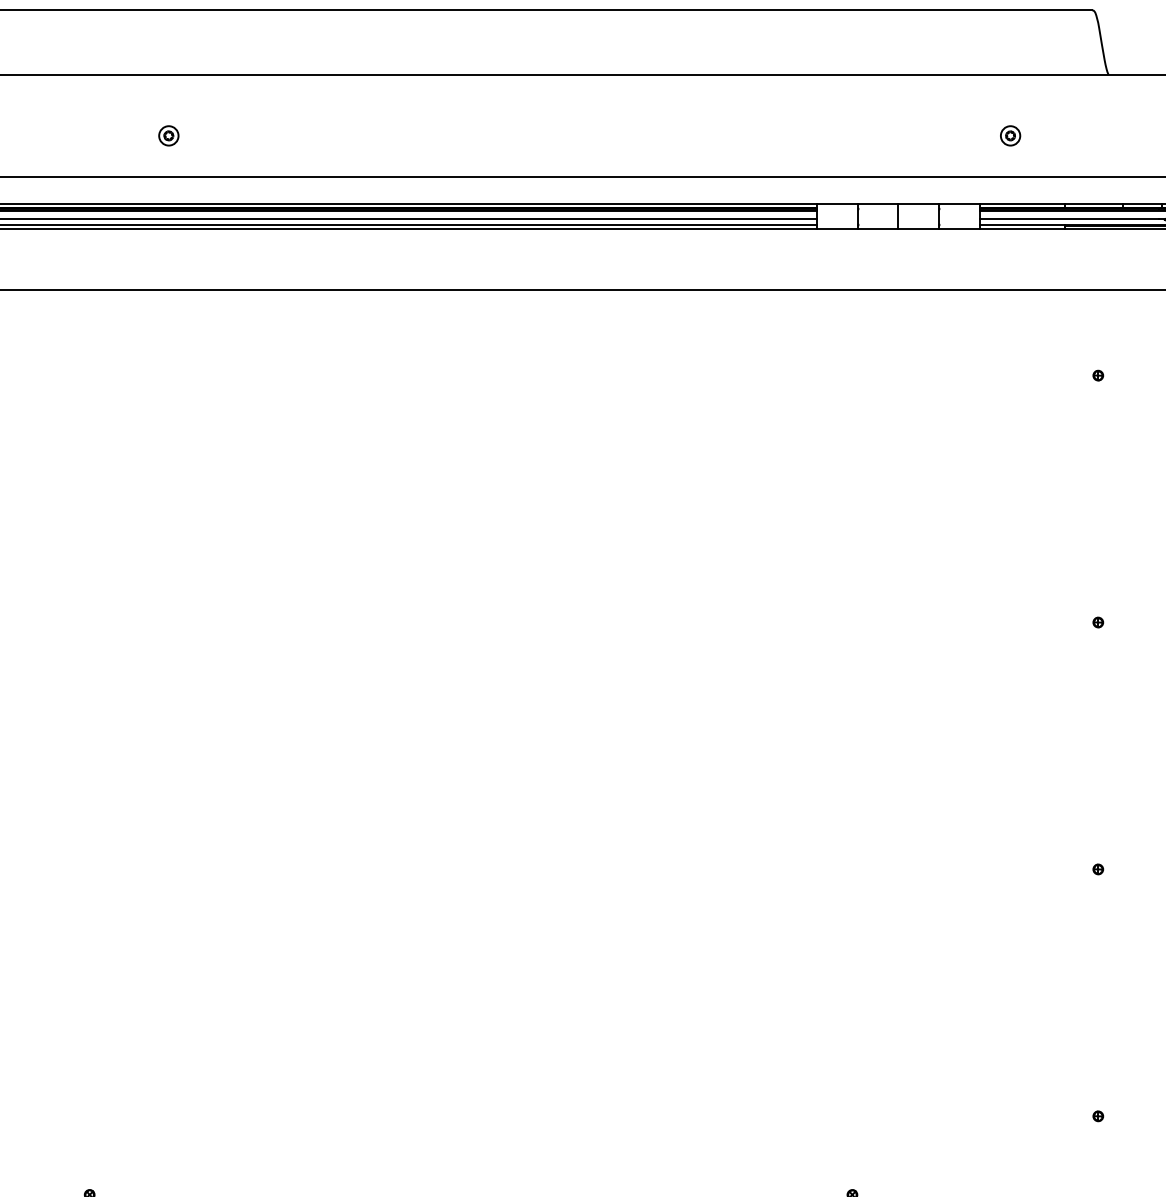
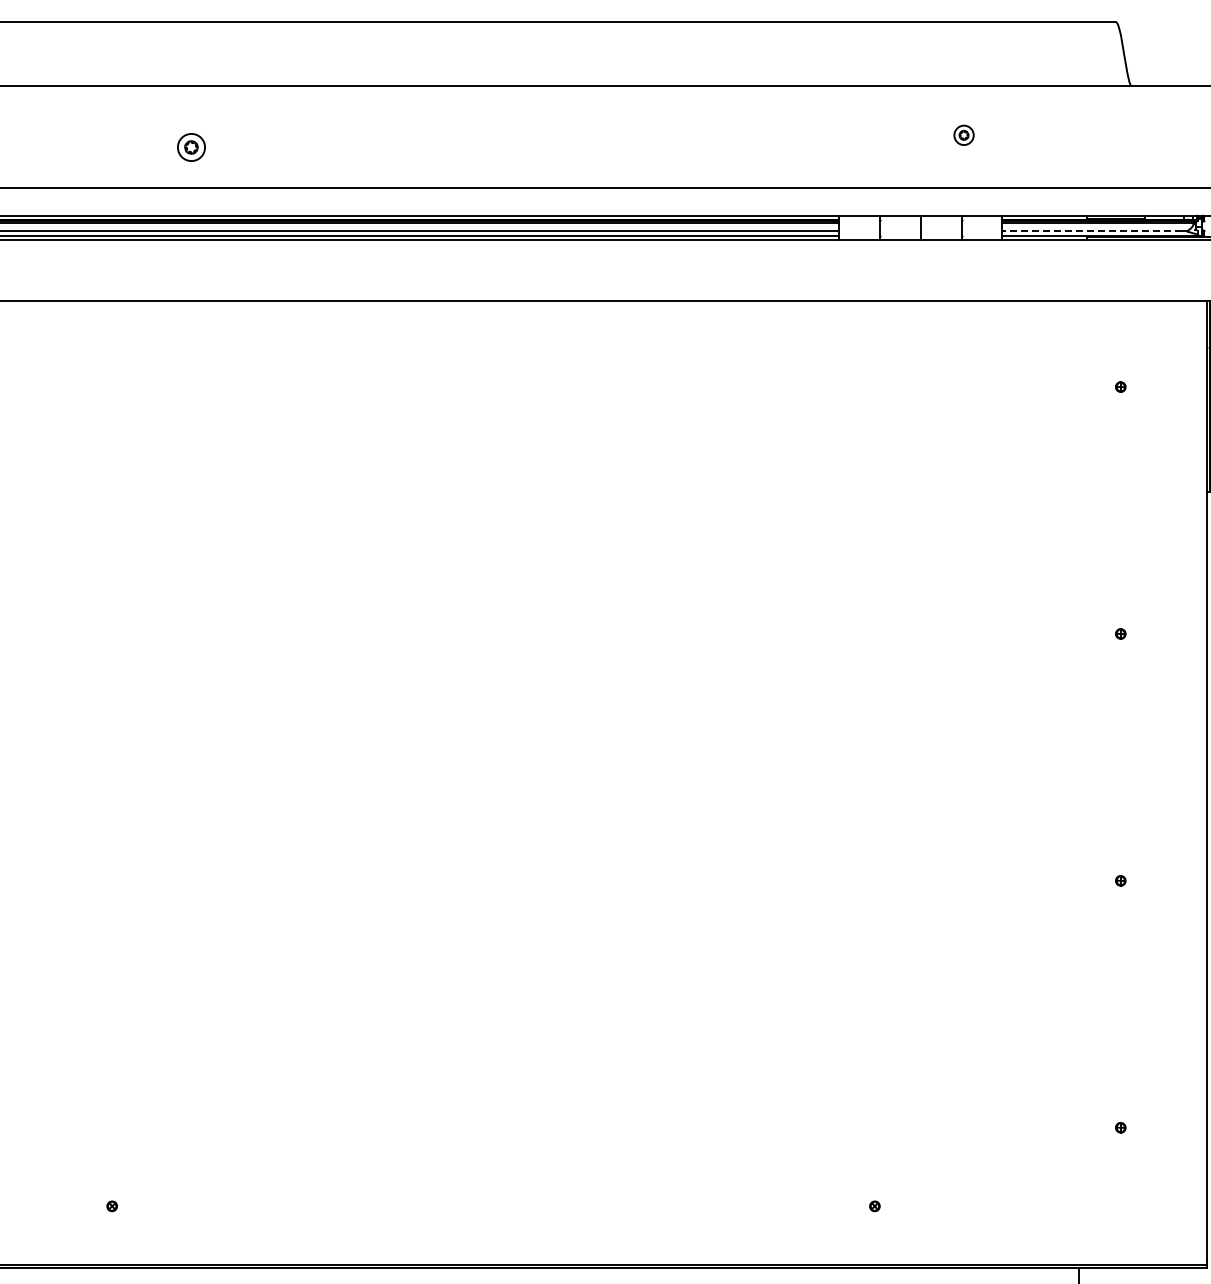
part: (168, 135) -> (190, 146), size x1.4
part: (1010, 135) -> (963, 134), moved
line: (1070, 219) -> (1092, 230), solid -> dashed

